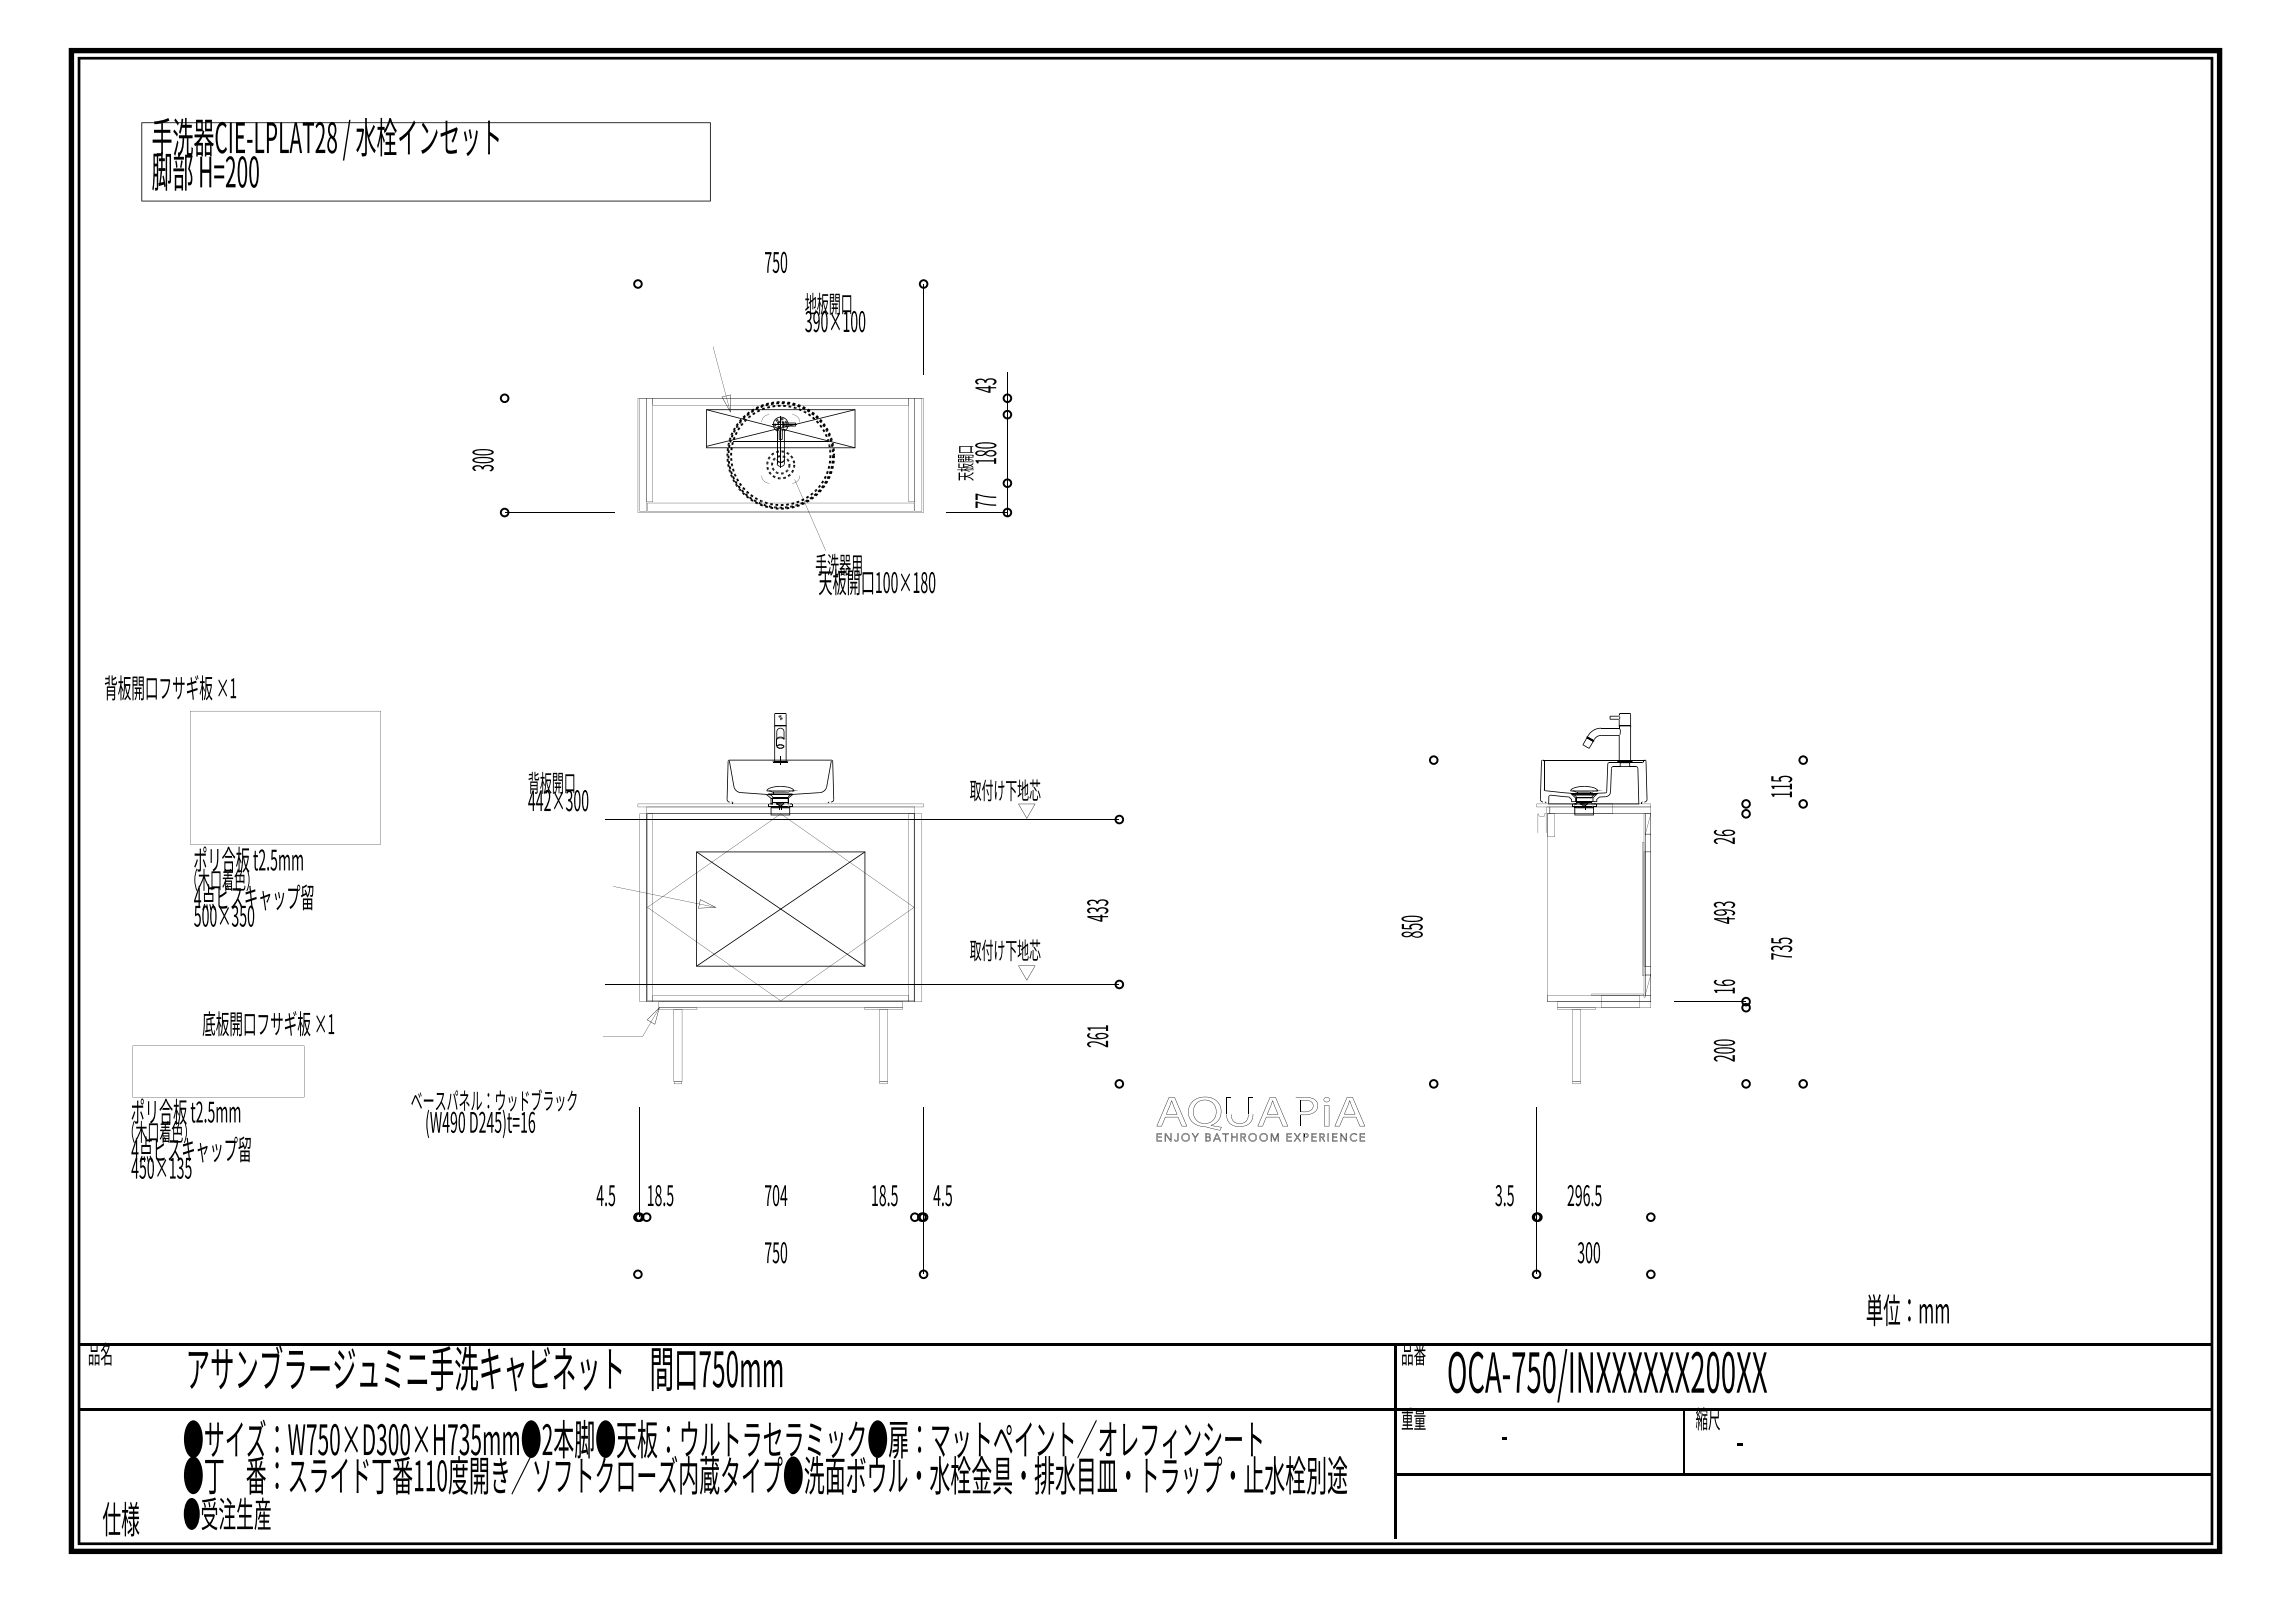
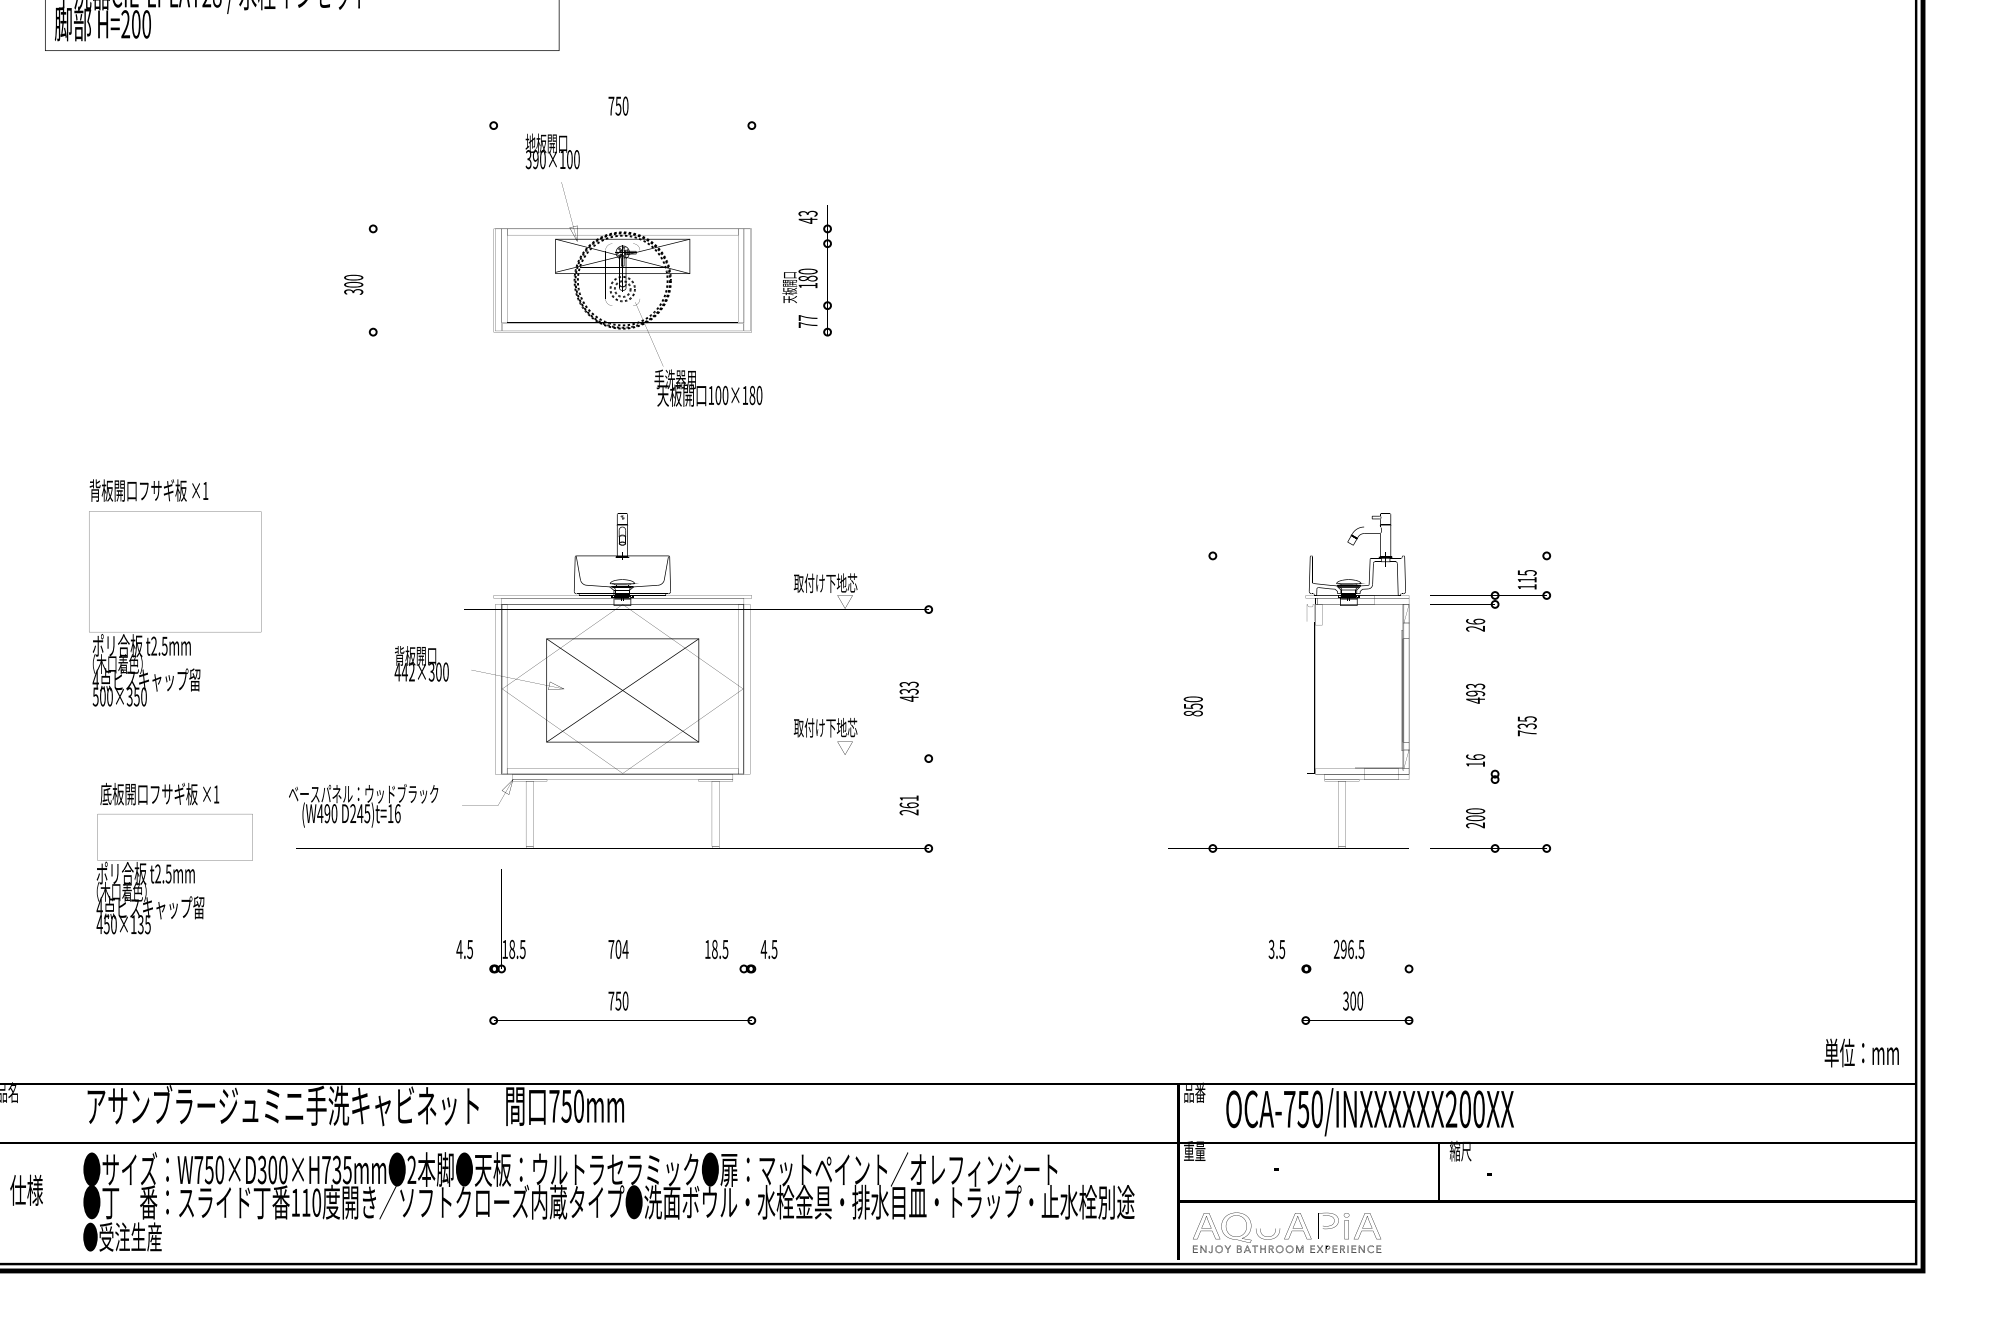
text: (835, 312) -> (552, 151), moved
text: (170, 687) -> (148, 490), moved
text: (558, 791) -> (421, 663), moved
text: (217, 1111) -> (174, 873), moved
text: (493, 1113) -> (363, 805), moved
part: (1260, 1118) -> (1286, 1232), moved
text: (1907, 1310) -> (1861, 1053), moved
text: (121, 1518) -> (26, 1189), moved

